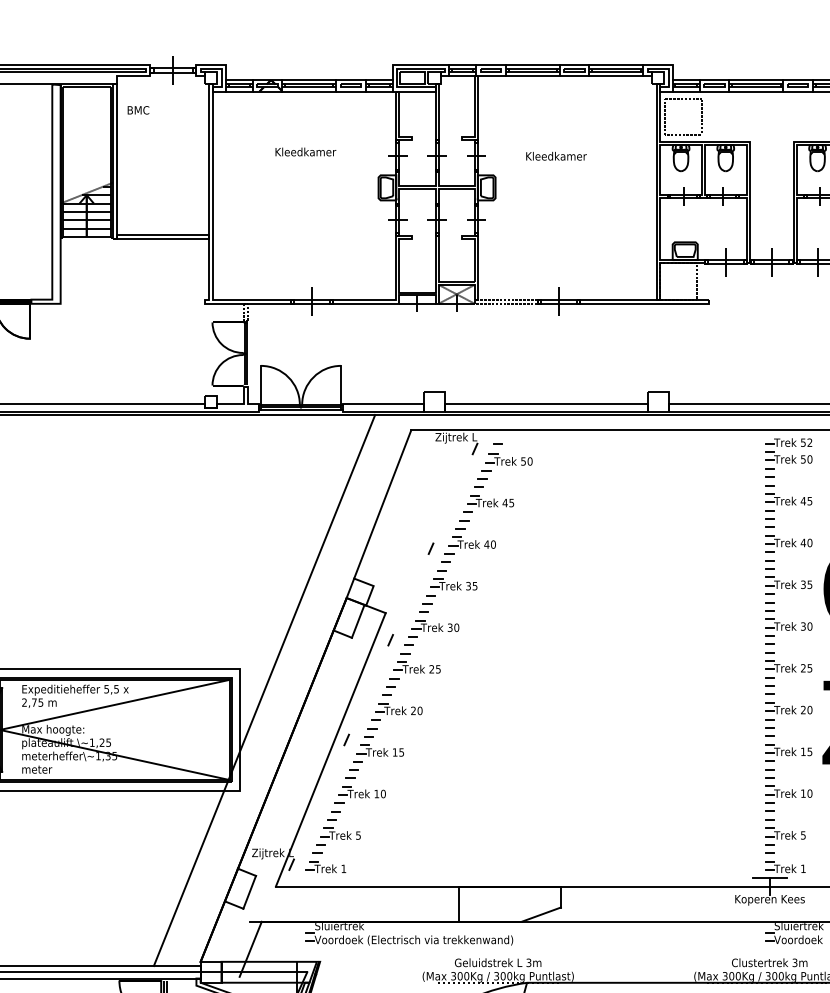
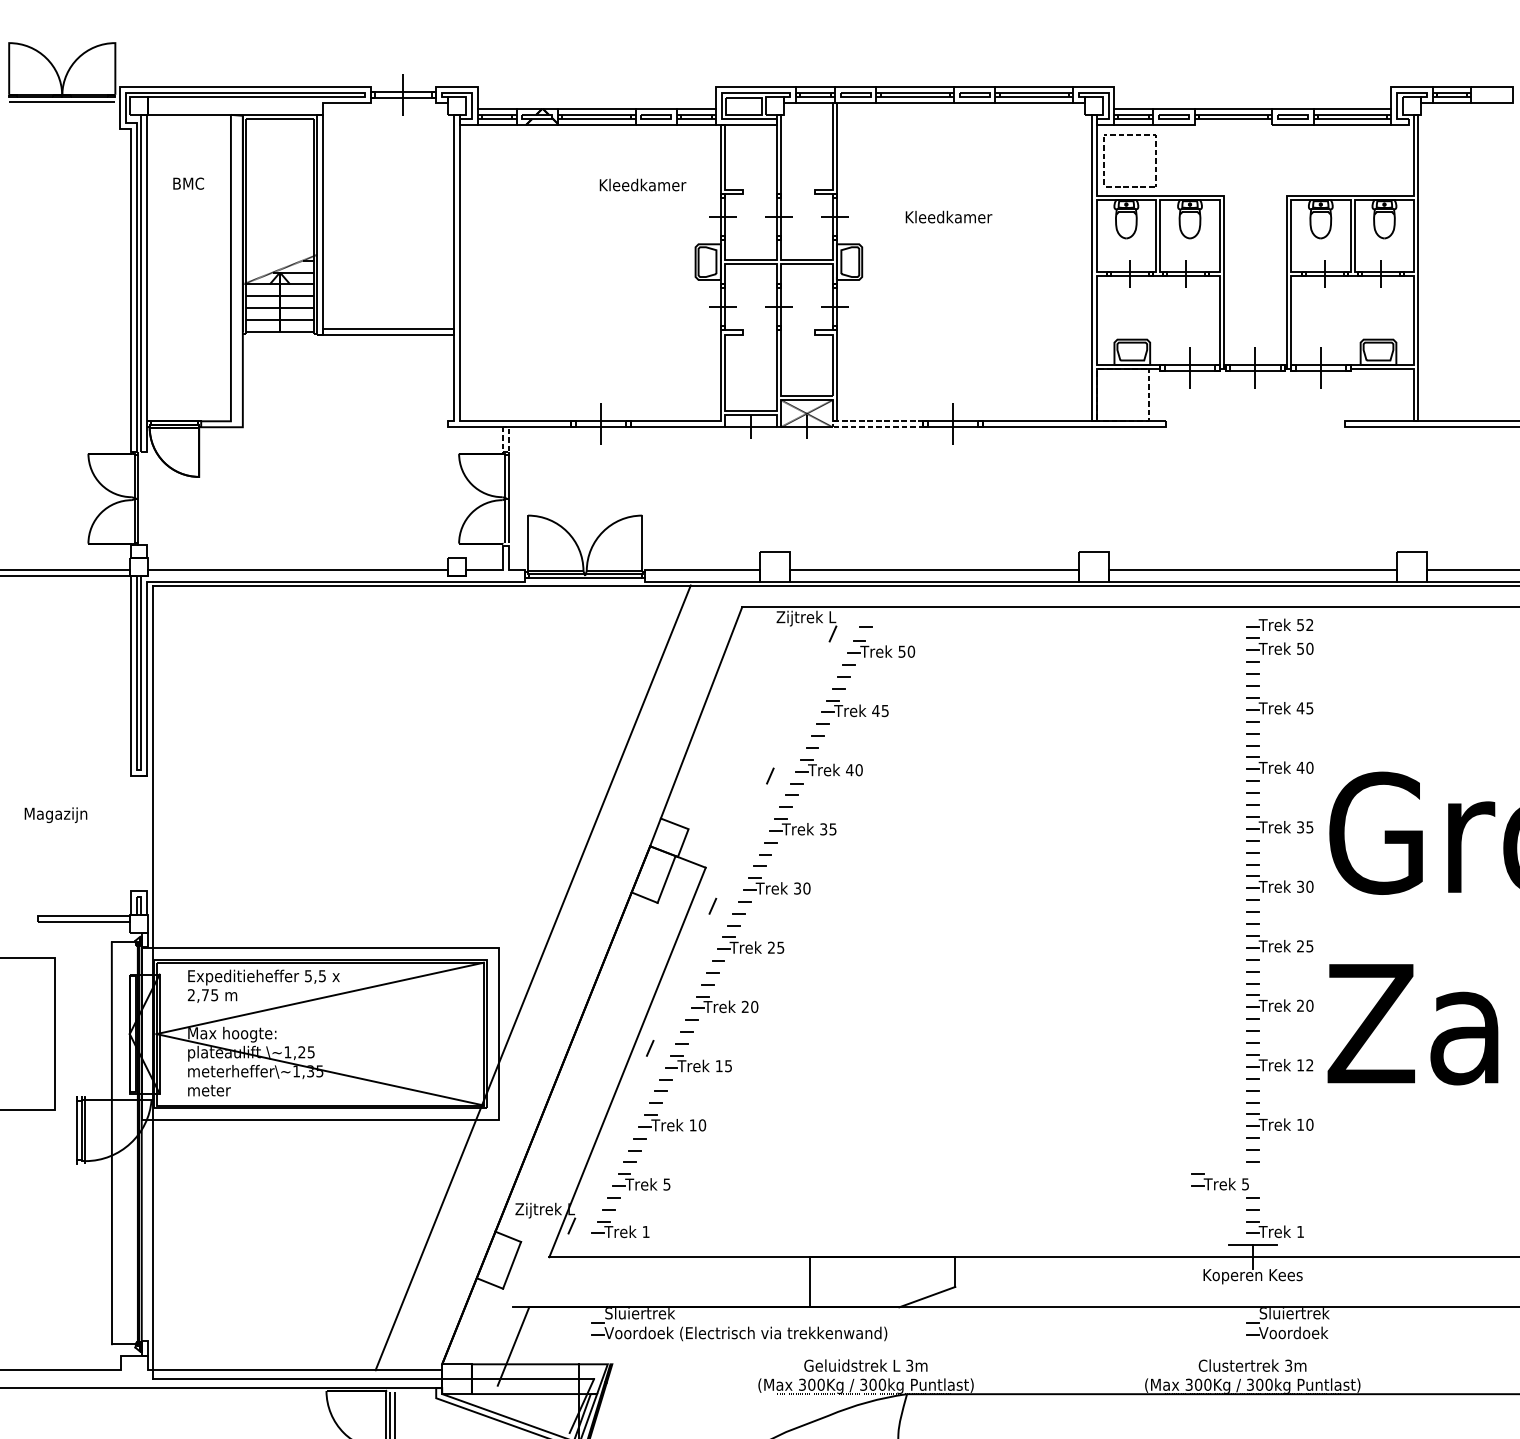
line: (756, 91) -> (1233, 125), removed
text: (138, 110) -> (188, 183), moved
text: (305, 151) -> (642, 184), moved
text: (809, 752) -> (1309, 1065), 15 -> 12
part: (785, 833) -> (1219, 1181), moved

